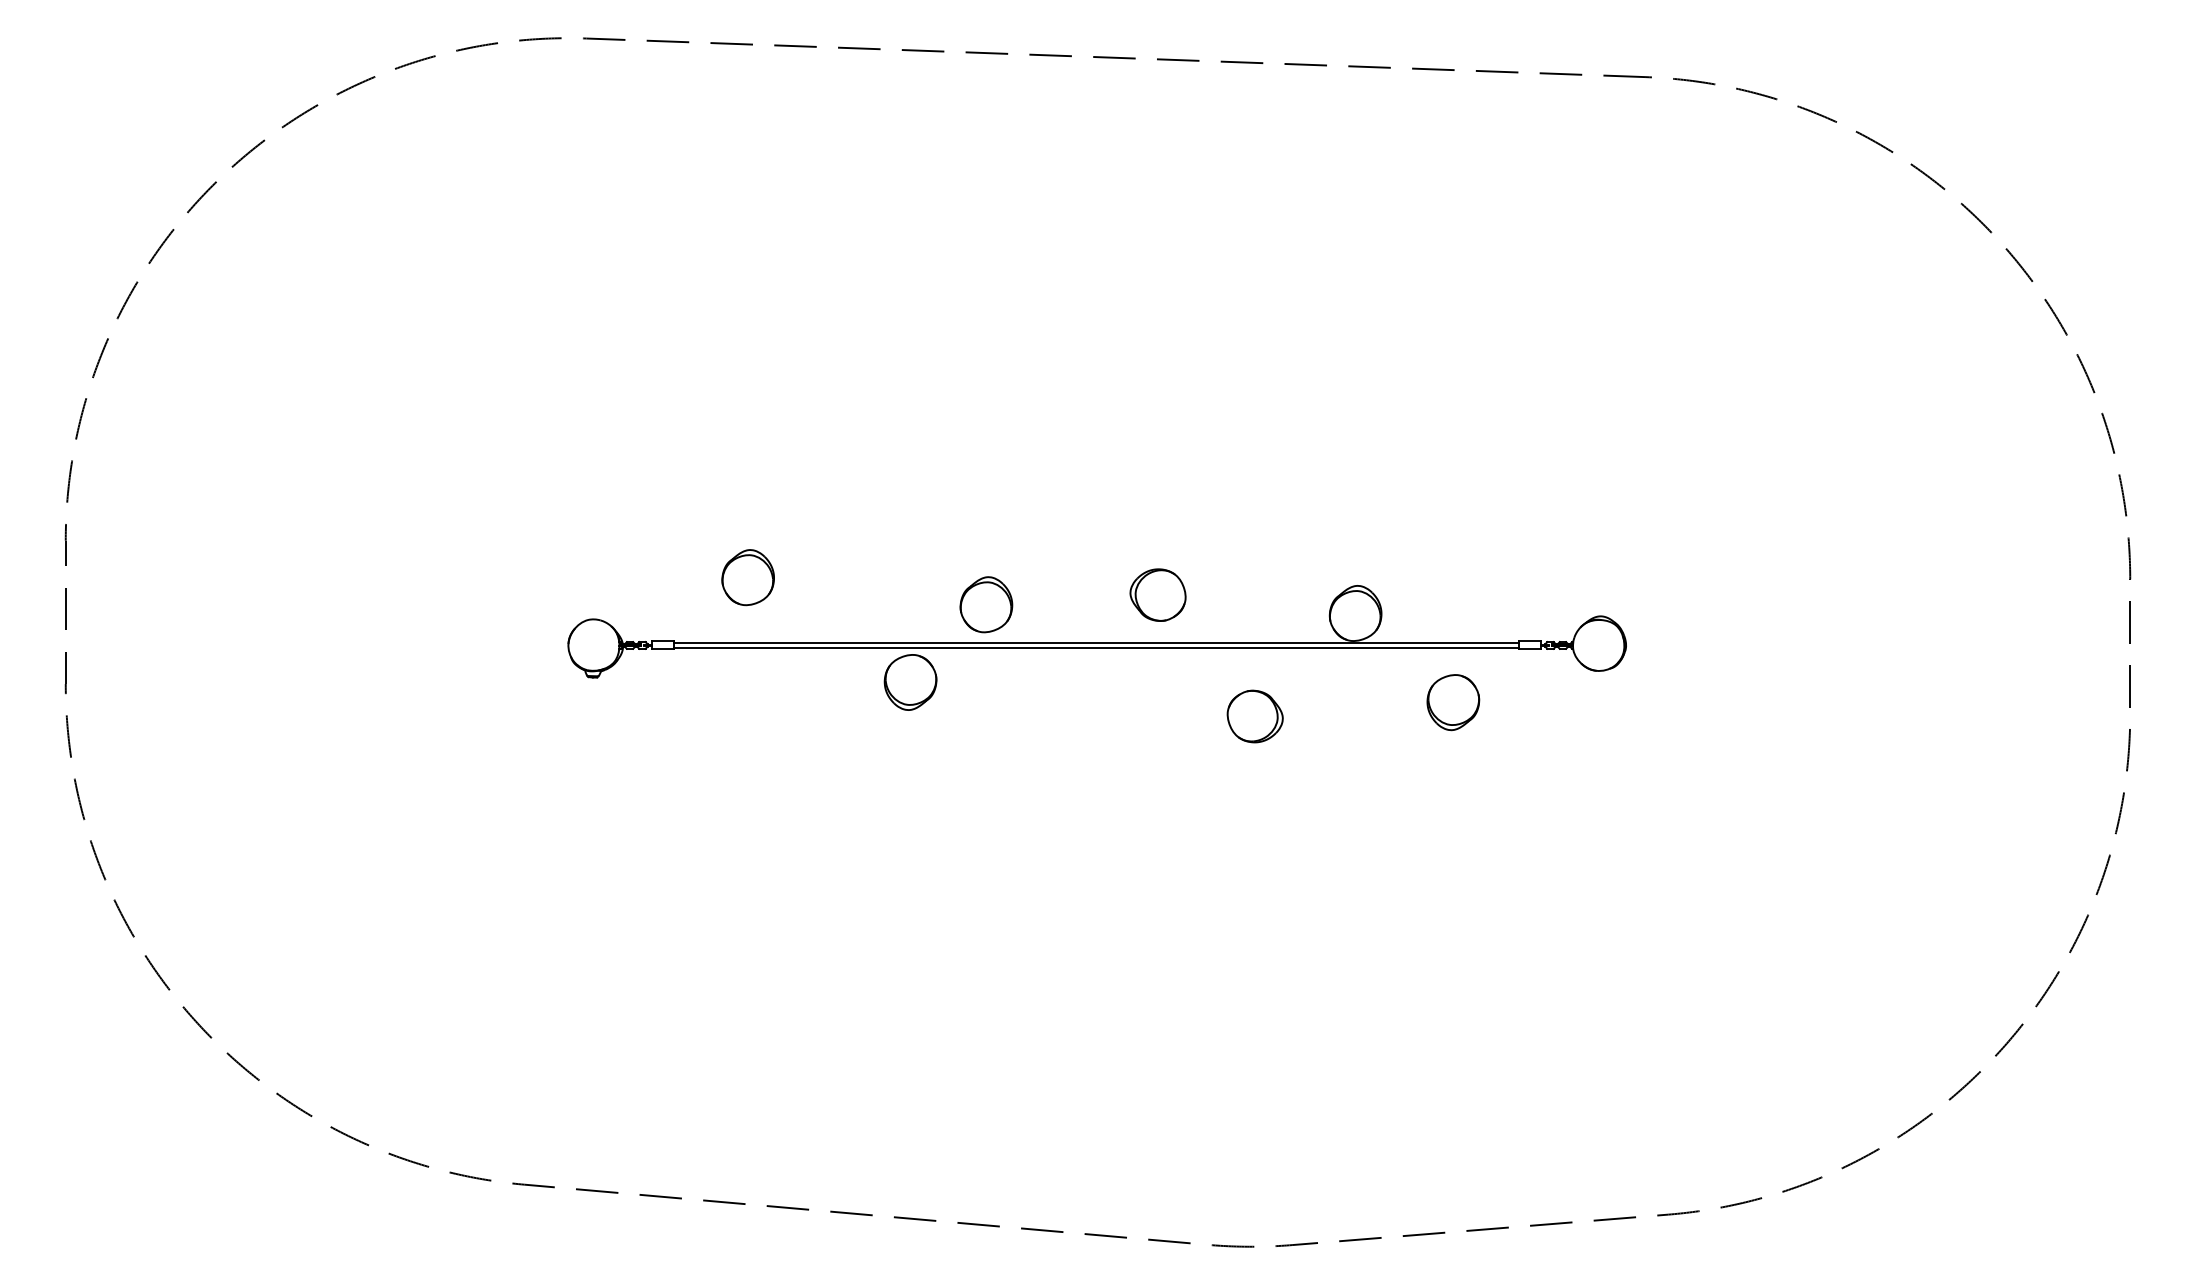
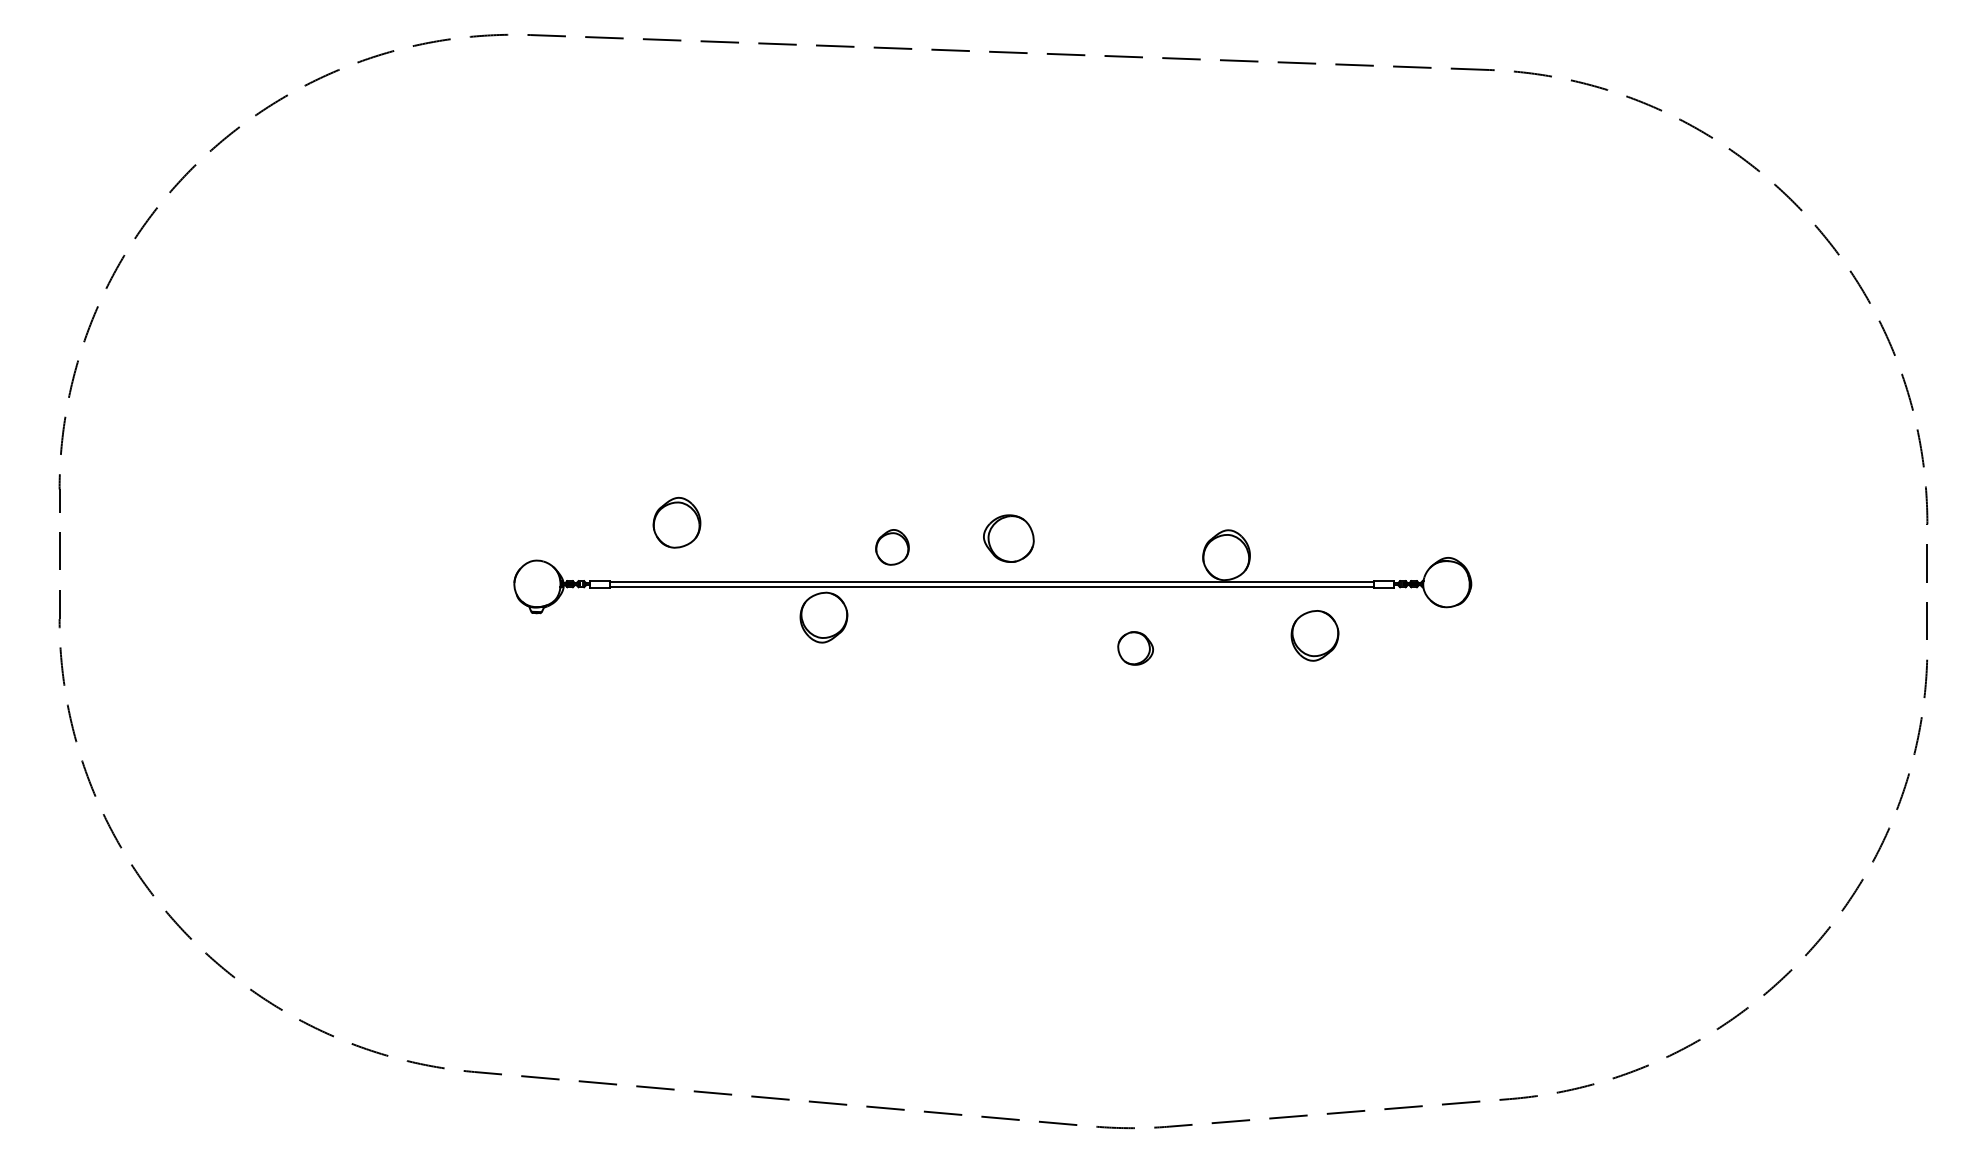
part: (1157, 594) -> (1008, 538), moved
part: (986, 604) -> (892, 547), size x0.7
part: (1254, 716) -> (1135, 648), size x0.7

